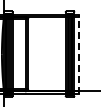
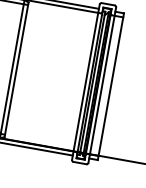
line: (79, 53) -> (111, 85), dashed -> solid

